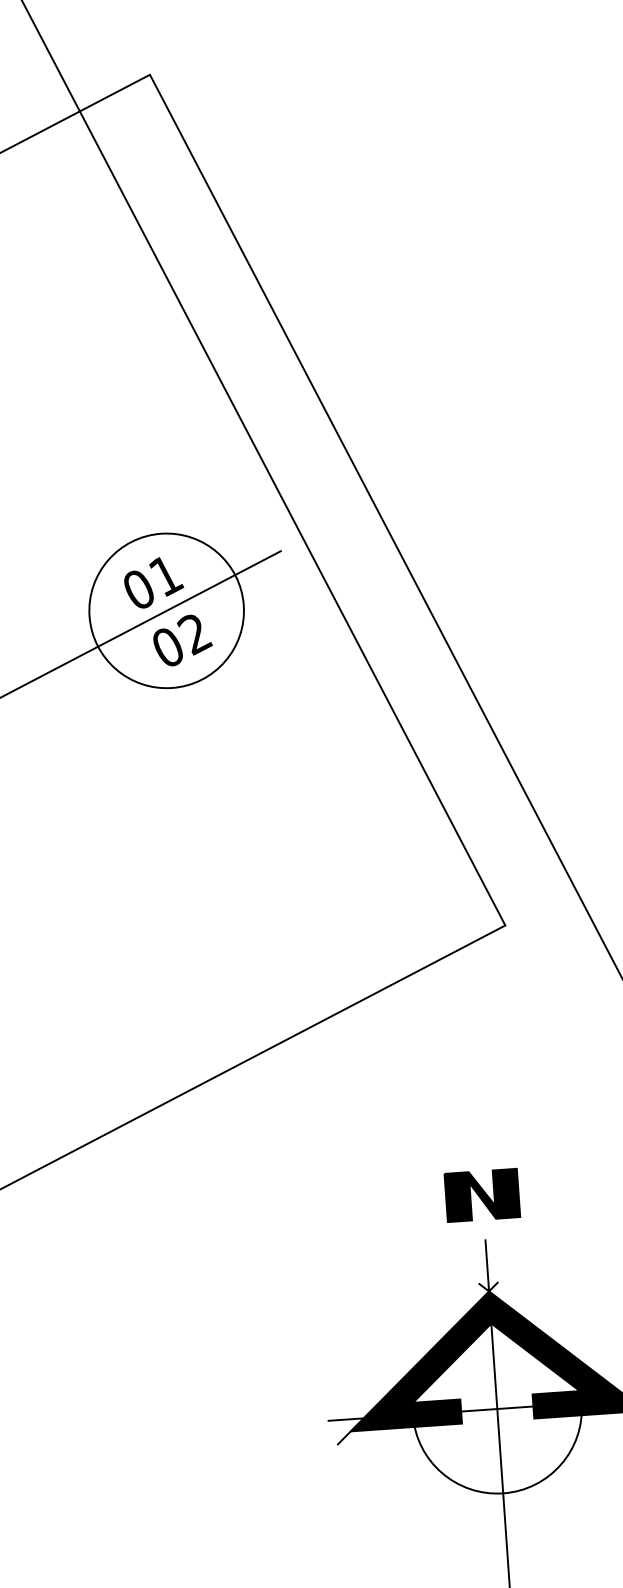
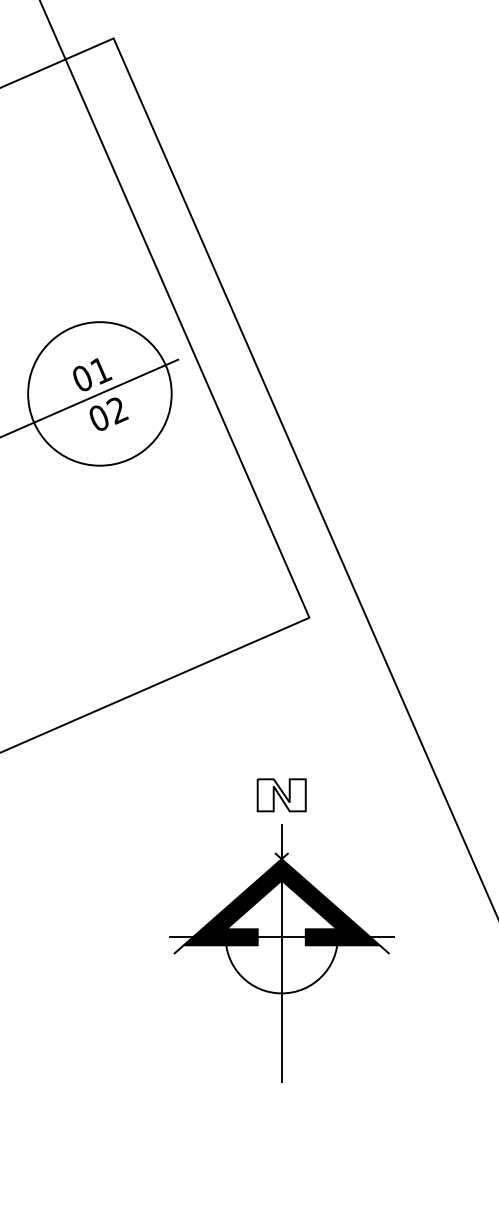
circle: (165, 610) -> (99, 393), size x1.4
fill: (482, 1195) -> (281, 795), removed

